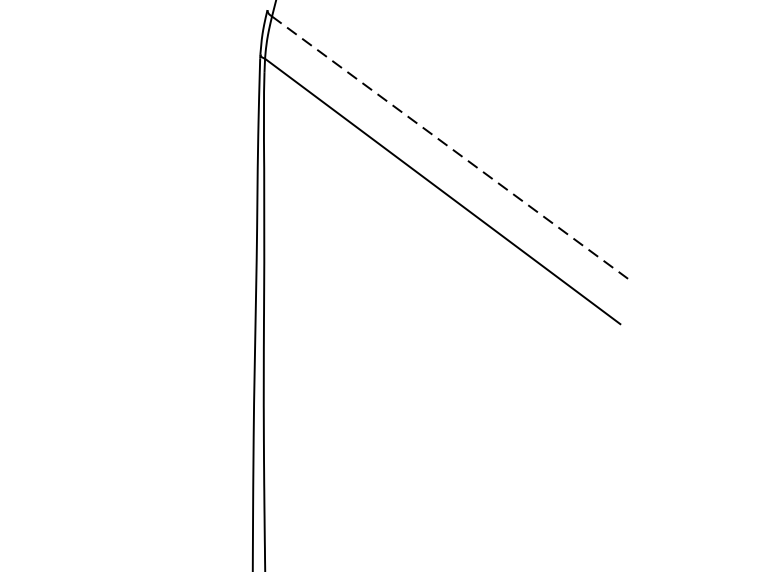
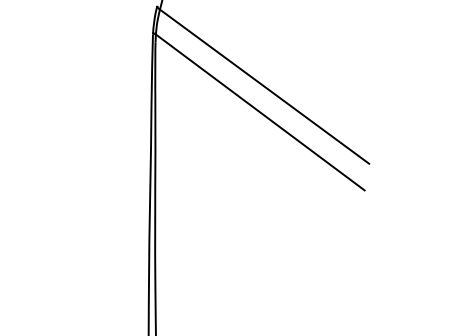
line: (449, 147) -> (264, 86), dashed -> solid

